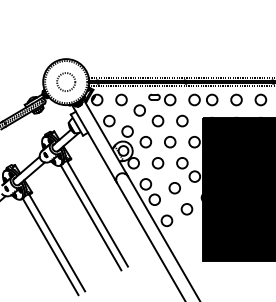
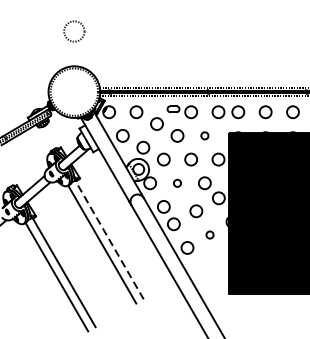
circle: (66, 81) -> (74, 30), moved
circle: (182, 120) -> (204, 135), size x0.6
circle: (157, 163) -> (176, 183), size x0.6
circle: (186, 209) -> (209, 235), size x0.6
line: (97, 214) -> (109, 240), solid -> dashed

